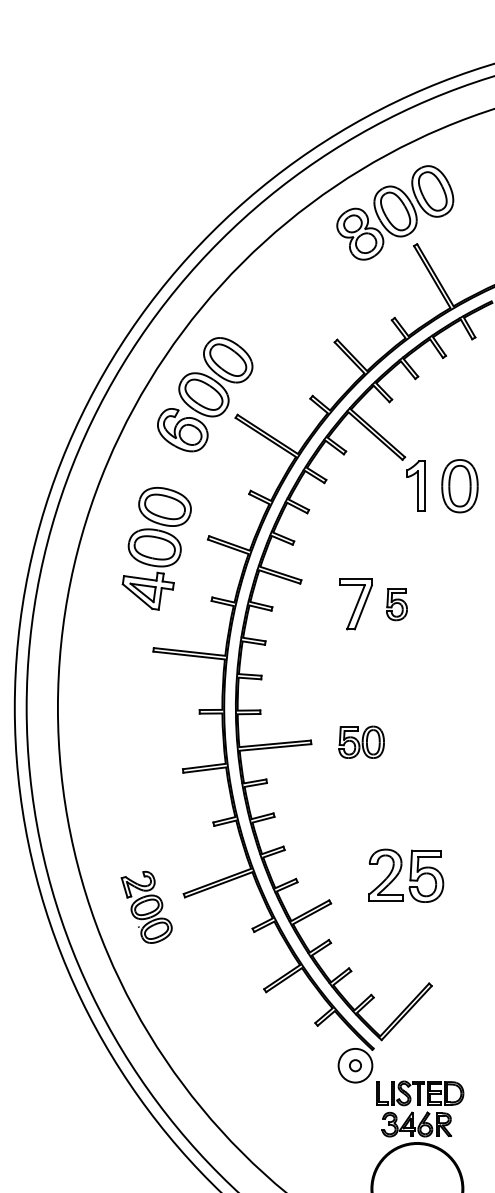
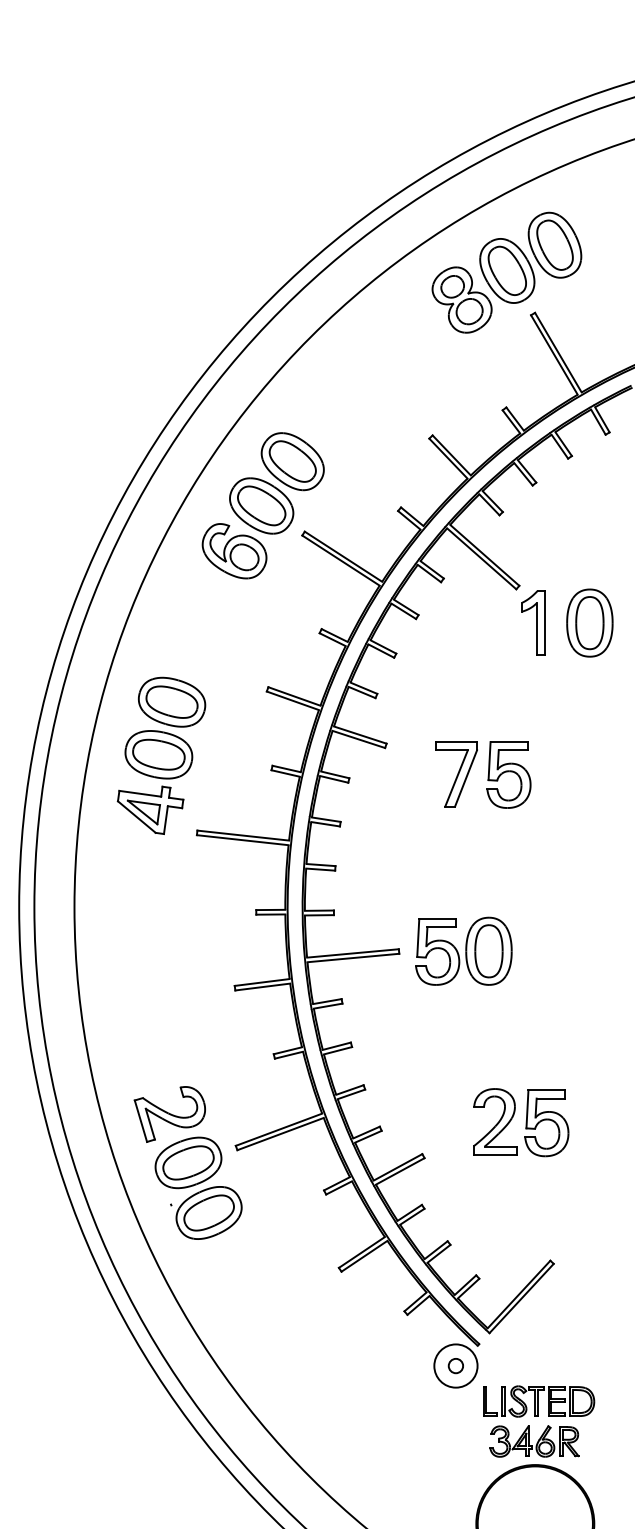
part: (156, 548) -> (161, 755), moved
part: (396, 604) -> (508, 774), size x1.67
part: (361, 742) -> (463, 951), size x1.67
part: (146, 907) -> (188, 1163), size x1.67

